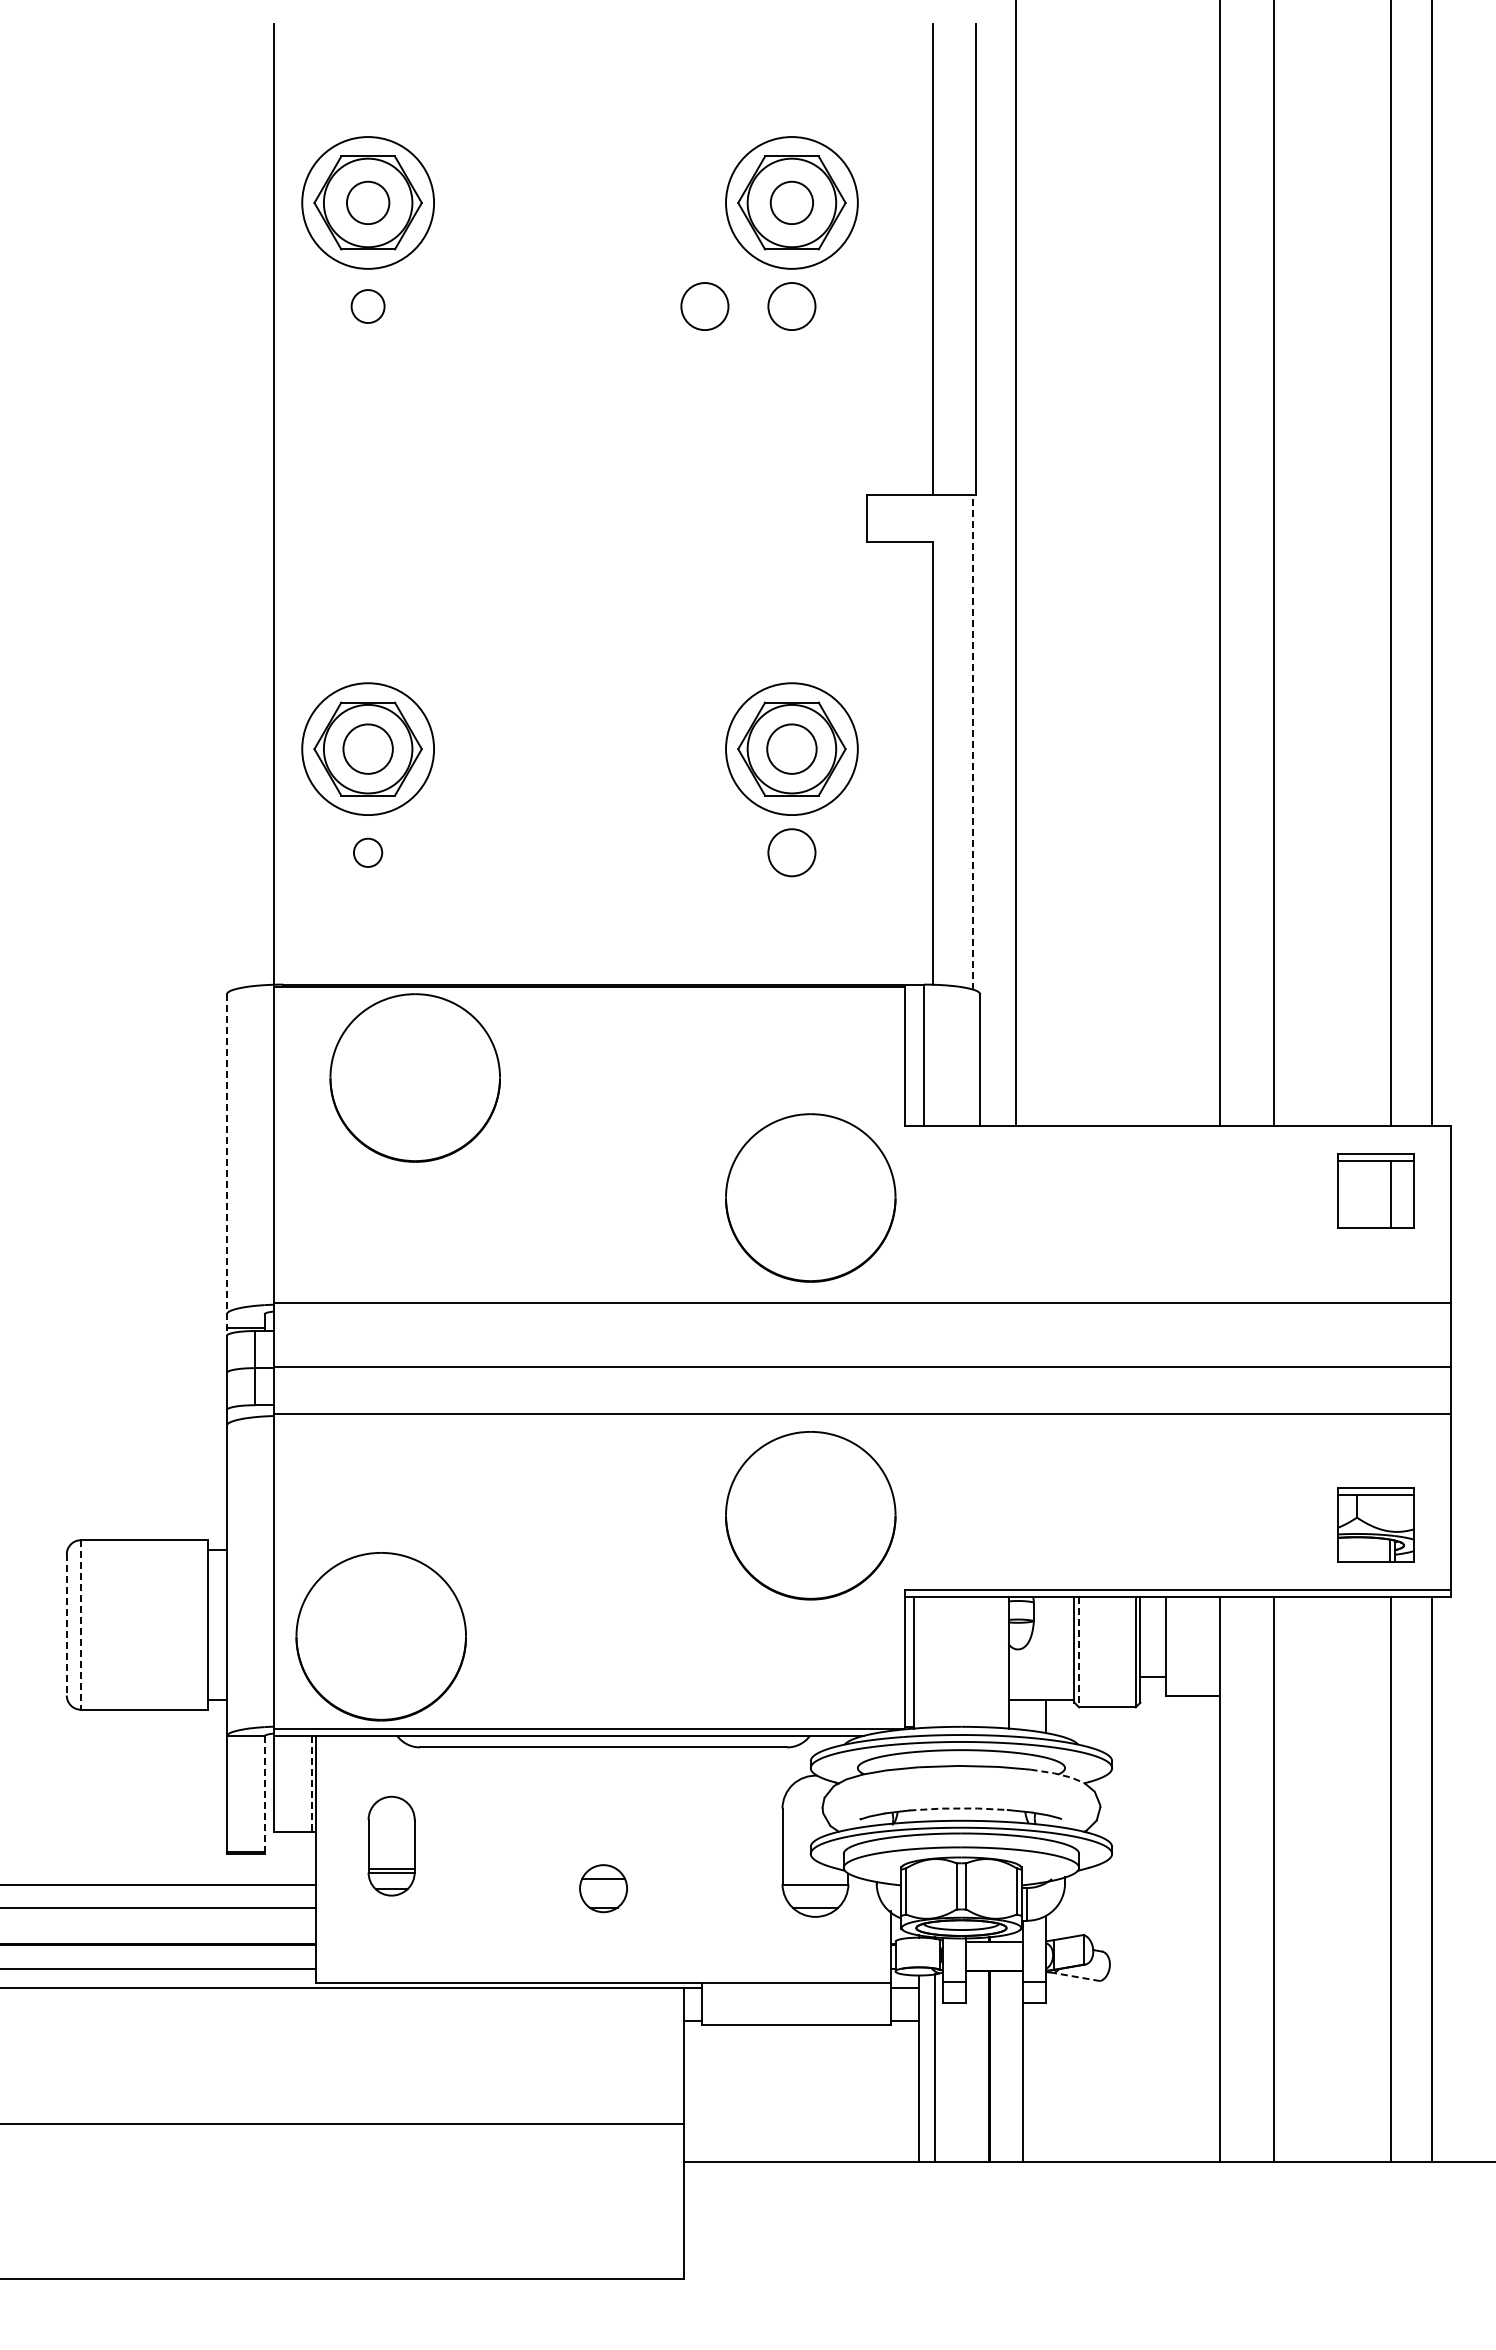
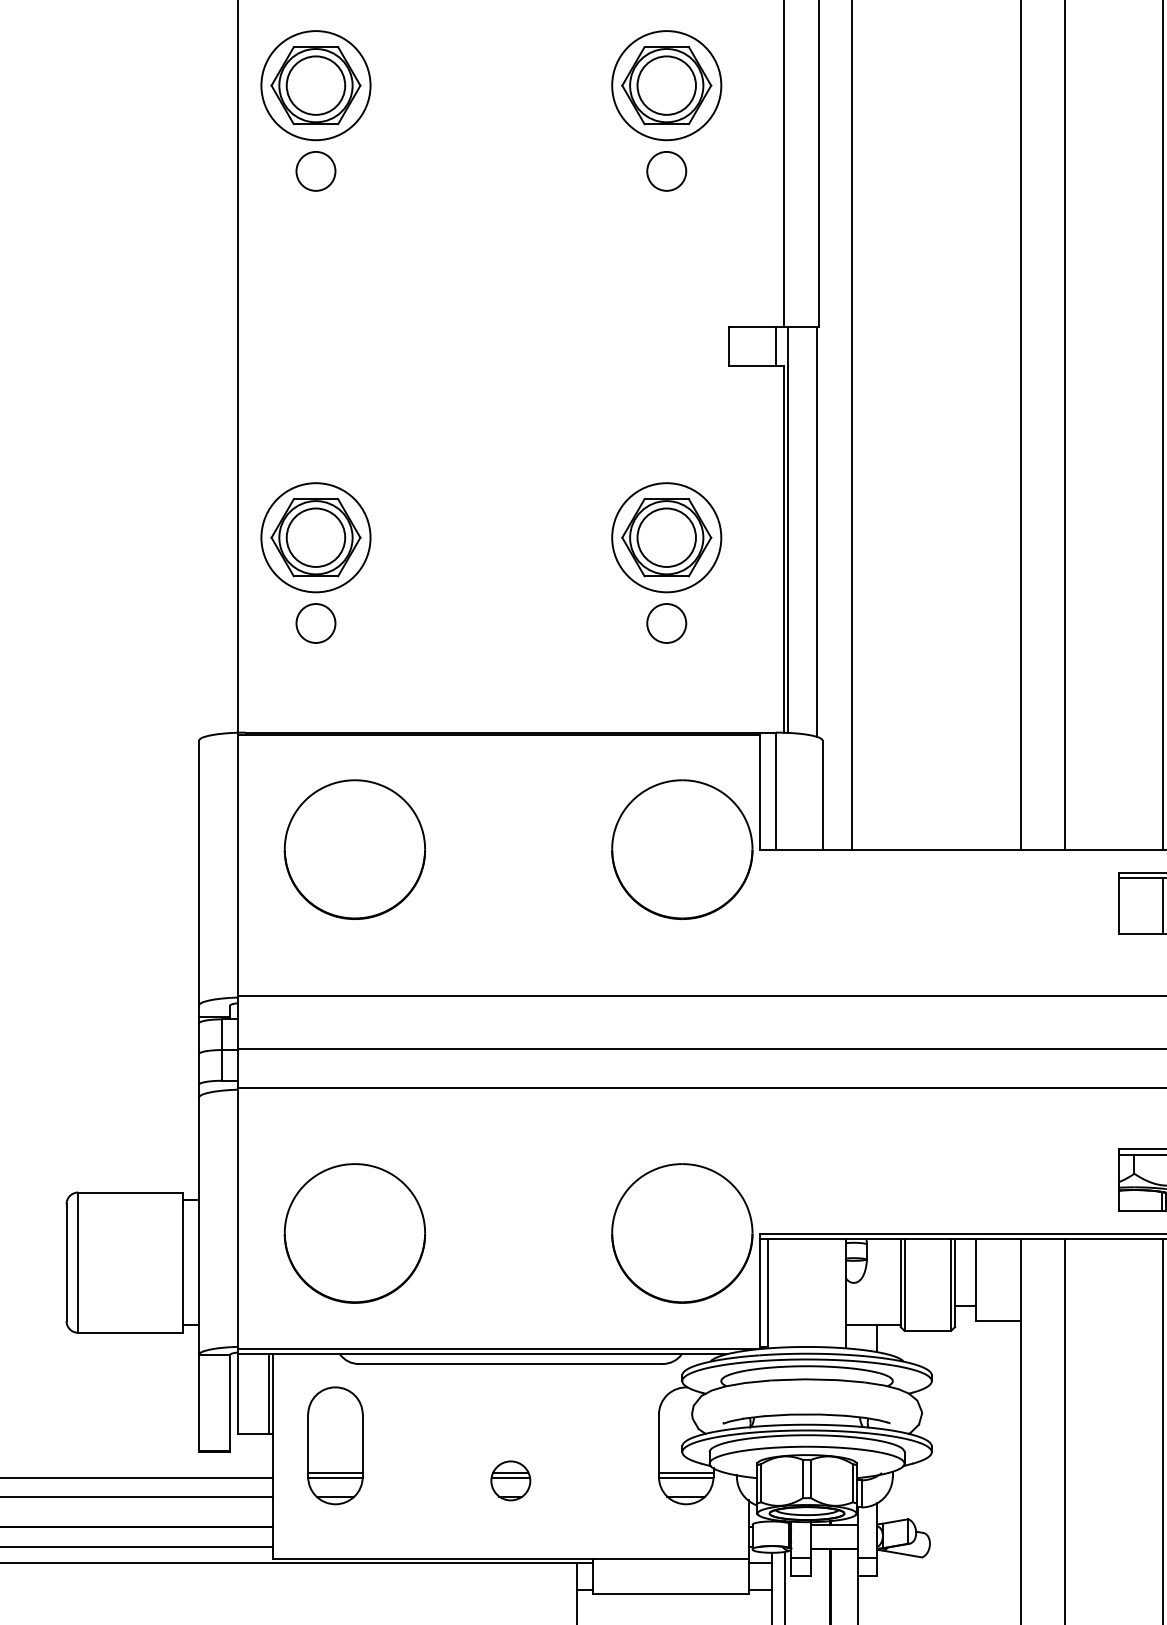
circle: (367, 202) -> (315, 85), size x1.67
circle: (791, 202) -> (666, 85), size x1.67
circle: (367, 306) -> (315, 171), size x1.43
circle: (704, 306) -> (594, 171), removed
line: (923, 517) -> (775, 346), added
line: (937, 739) -> (787, 529), added
line: (973, 741) -> (817, 531), dashed -> solid
circle: (367, 748) -> (315, 537), size x1.43
circle: (791, 748) -> (666, 537), size x1.43
circle: (367, 852) -> (315, 623), size x1.67
part: (414, 1077) -> (354, 849), moved
line: (226, 1165) -> (198, 882), dashed -> solid
part: (810, 1197) -> (682, 849), moved
part: (810, 1515) -> (682, 1233), moved
line: (66, 1624) -> (66, 1262), dashed -> solid
line: (80, 1624) -> (77, 1262), dashed -> solid
part: (380, 1636) -> (354, 1233), moved
line: (1079, 1652) -> (904, 1285), dashed -> solid
line: (1058, 1774) -> (887, 1386), dashed -> solid
line: (311, 1784) -> (269, 1394), dashed -> solid
line: (264, 1795) -> (230, 1403), dashed -> solid
line: (958, 1808) -> (804, 1414), dashed -> solid
part: (391, 1845) -> (335, 1445), size x1.43
line: (815, 1879) -> (686, 1473), added
line: (603, 1884) -> (510, 1477), added
line: (1076, 1977) -> (902, 1554), dashed -> solid

